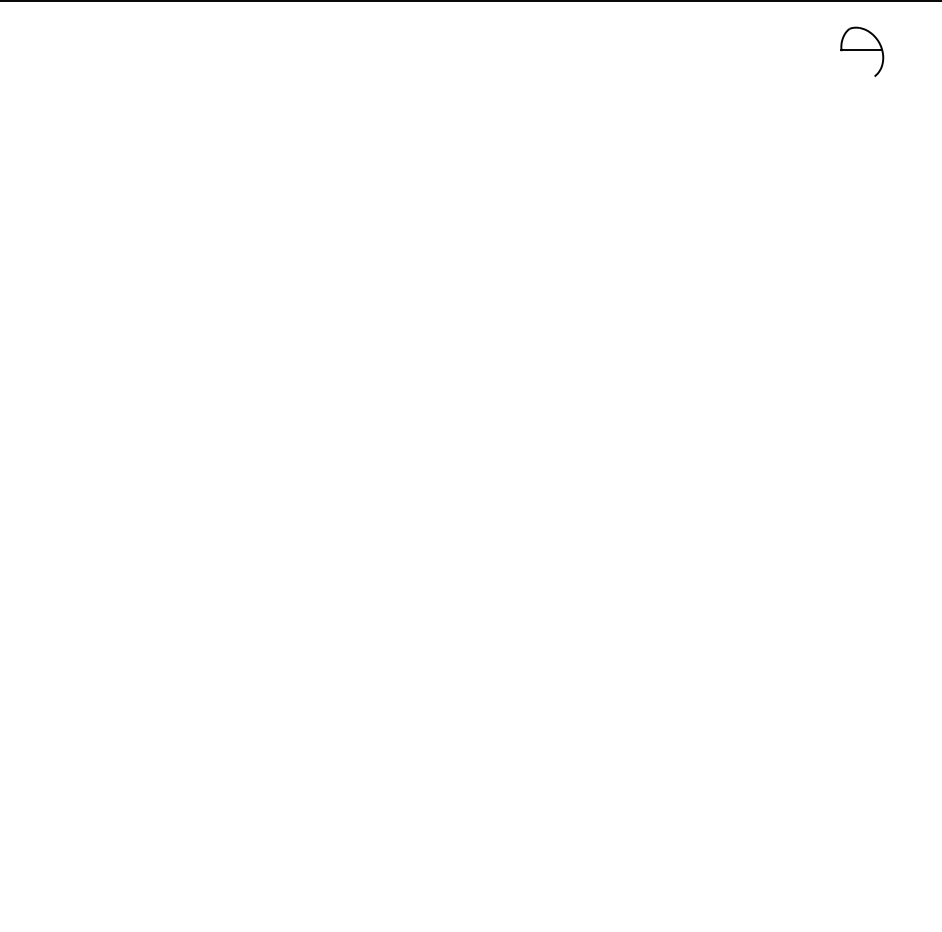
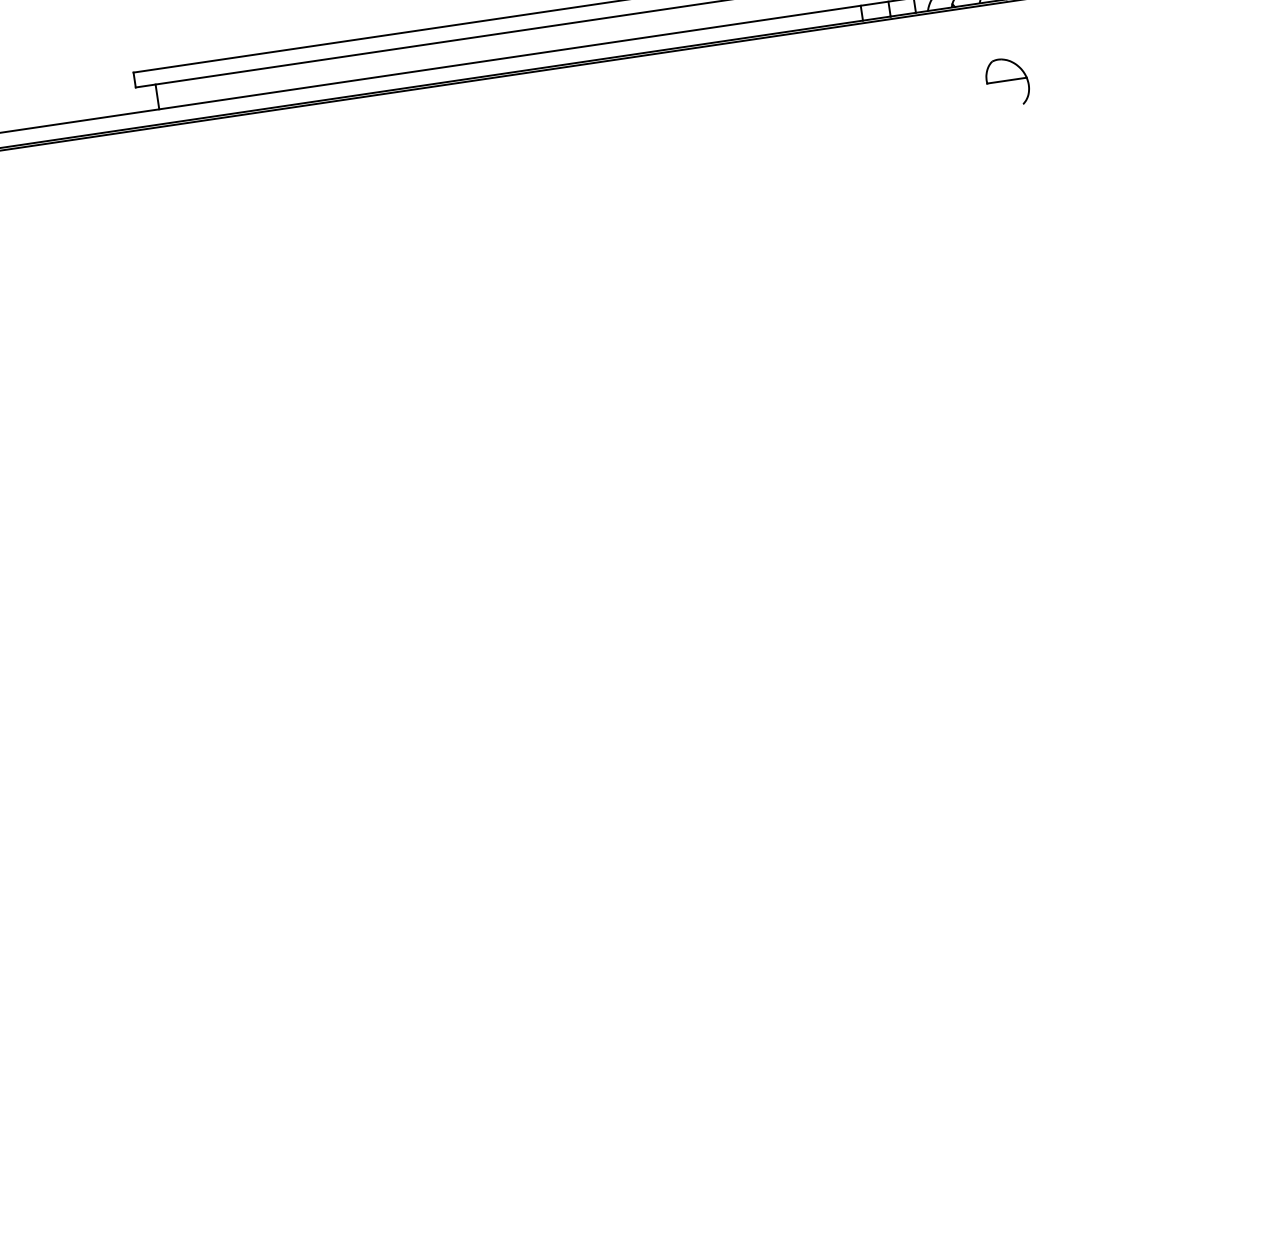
part: (862, 51) -> (1007, 81), size x0.62

